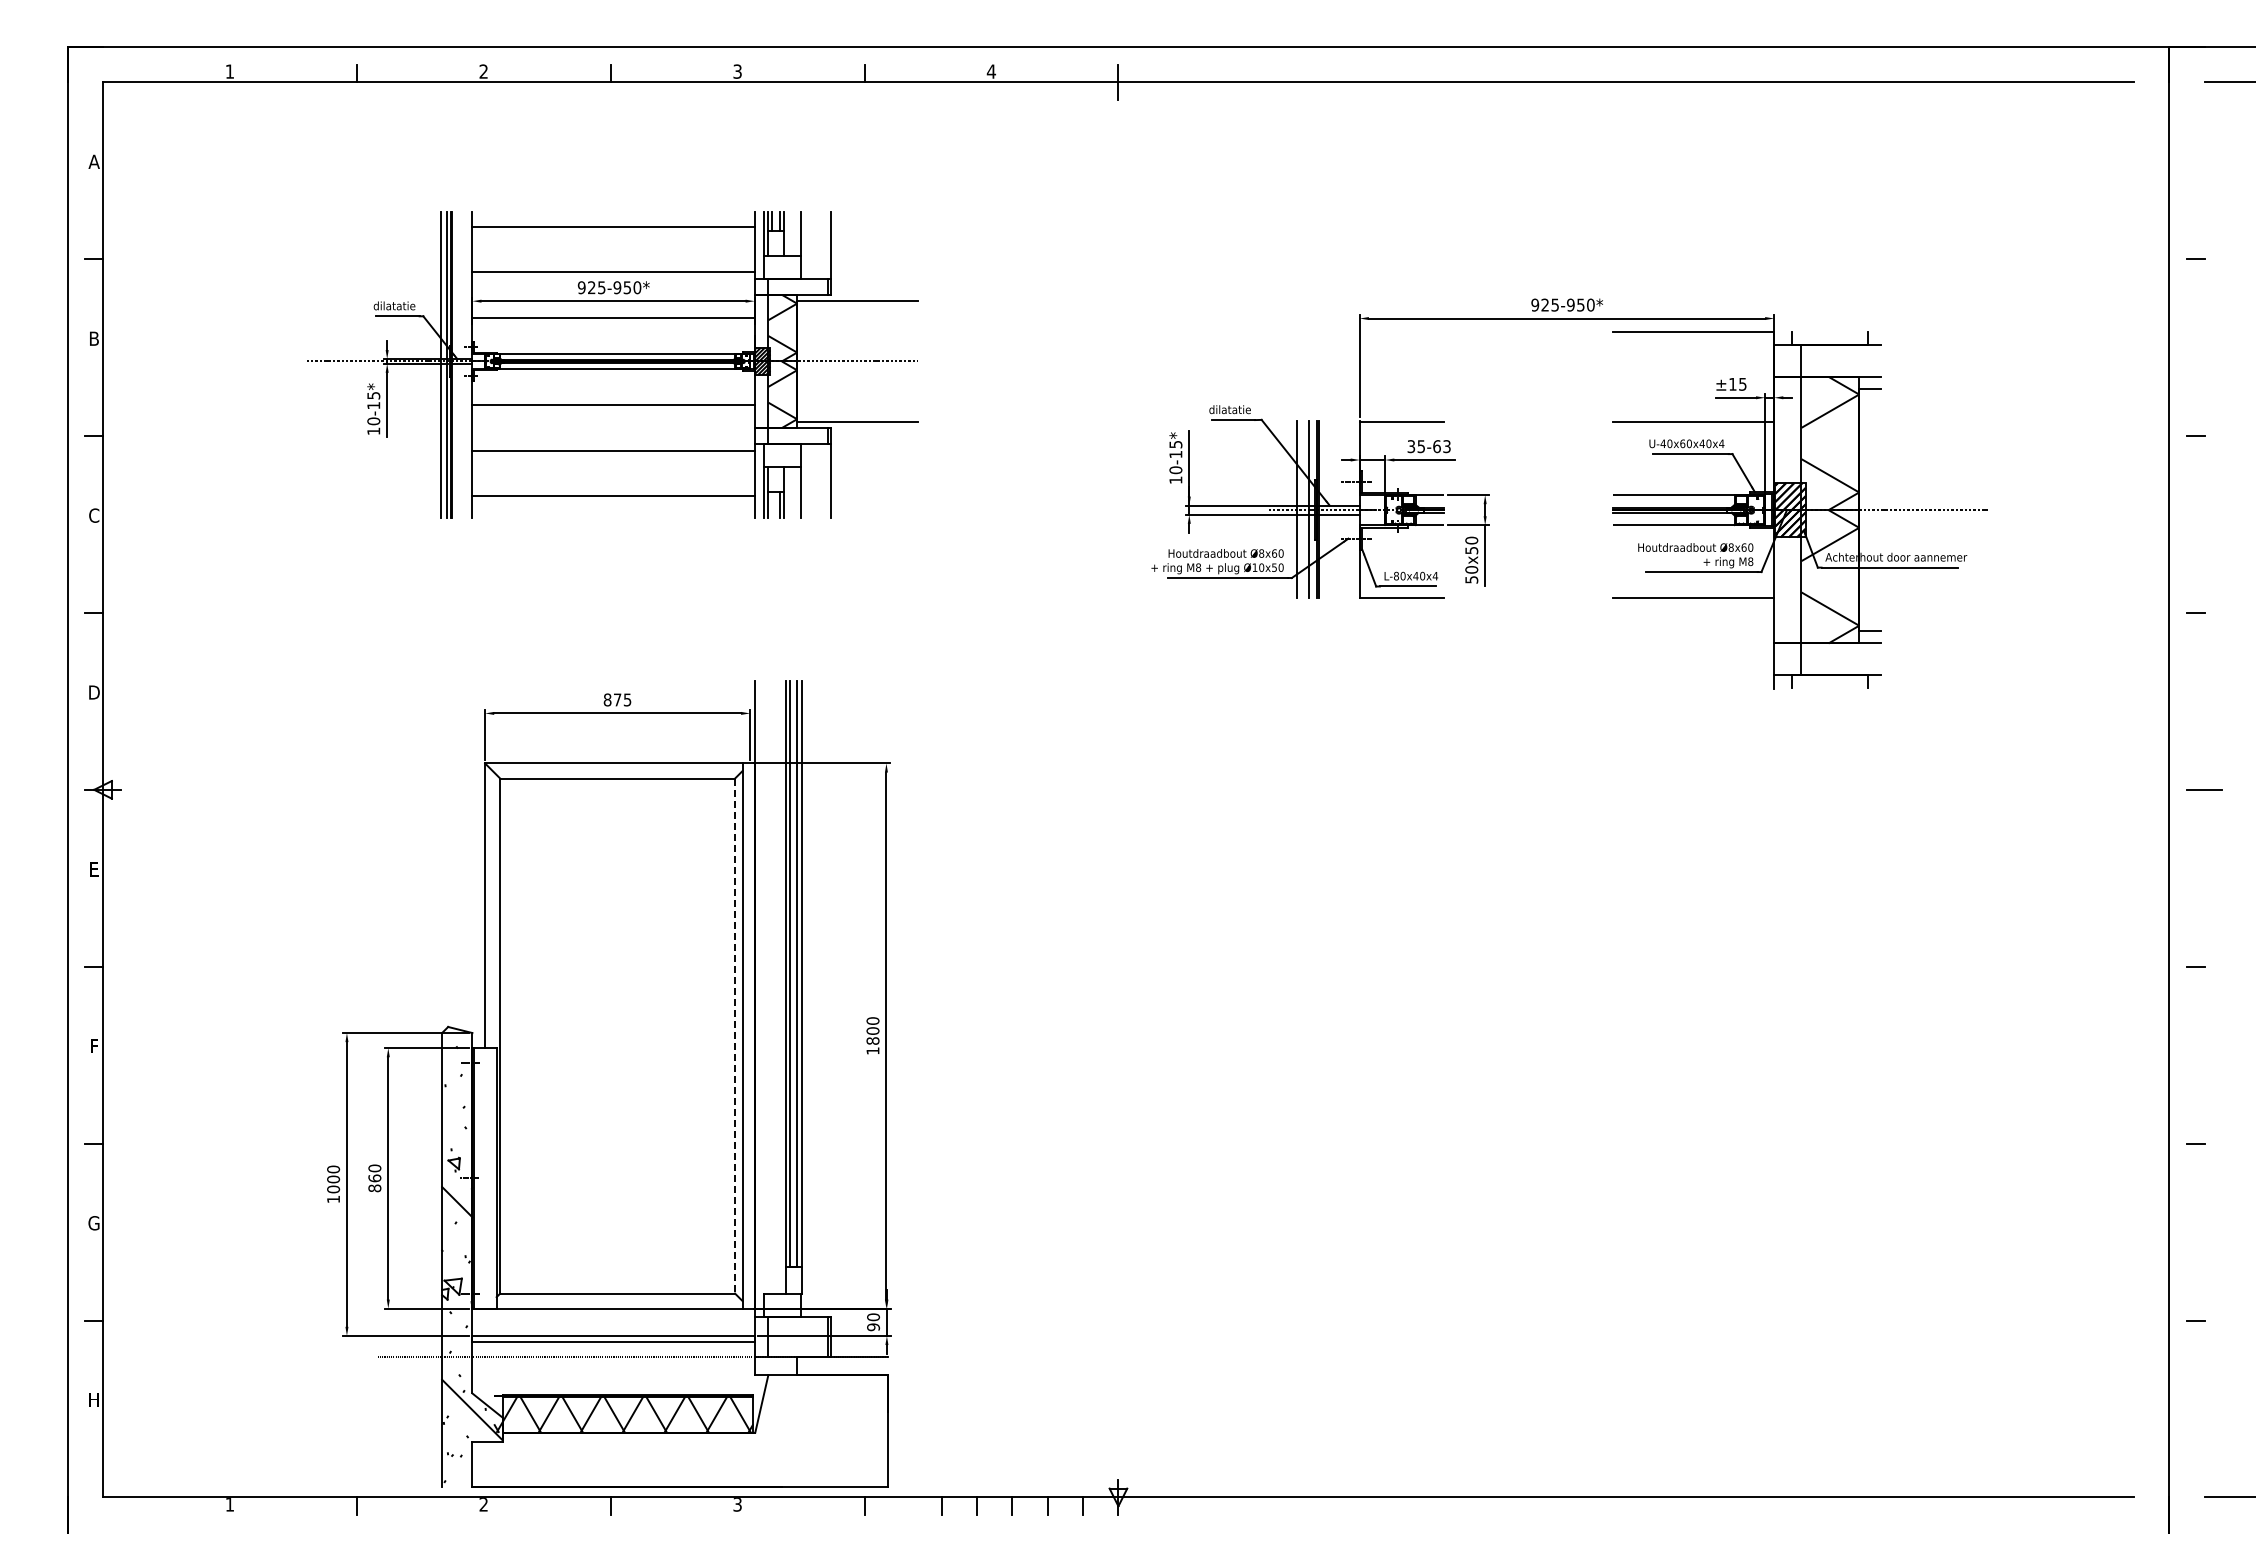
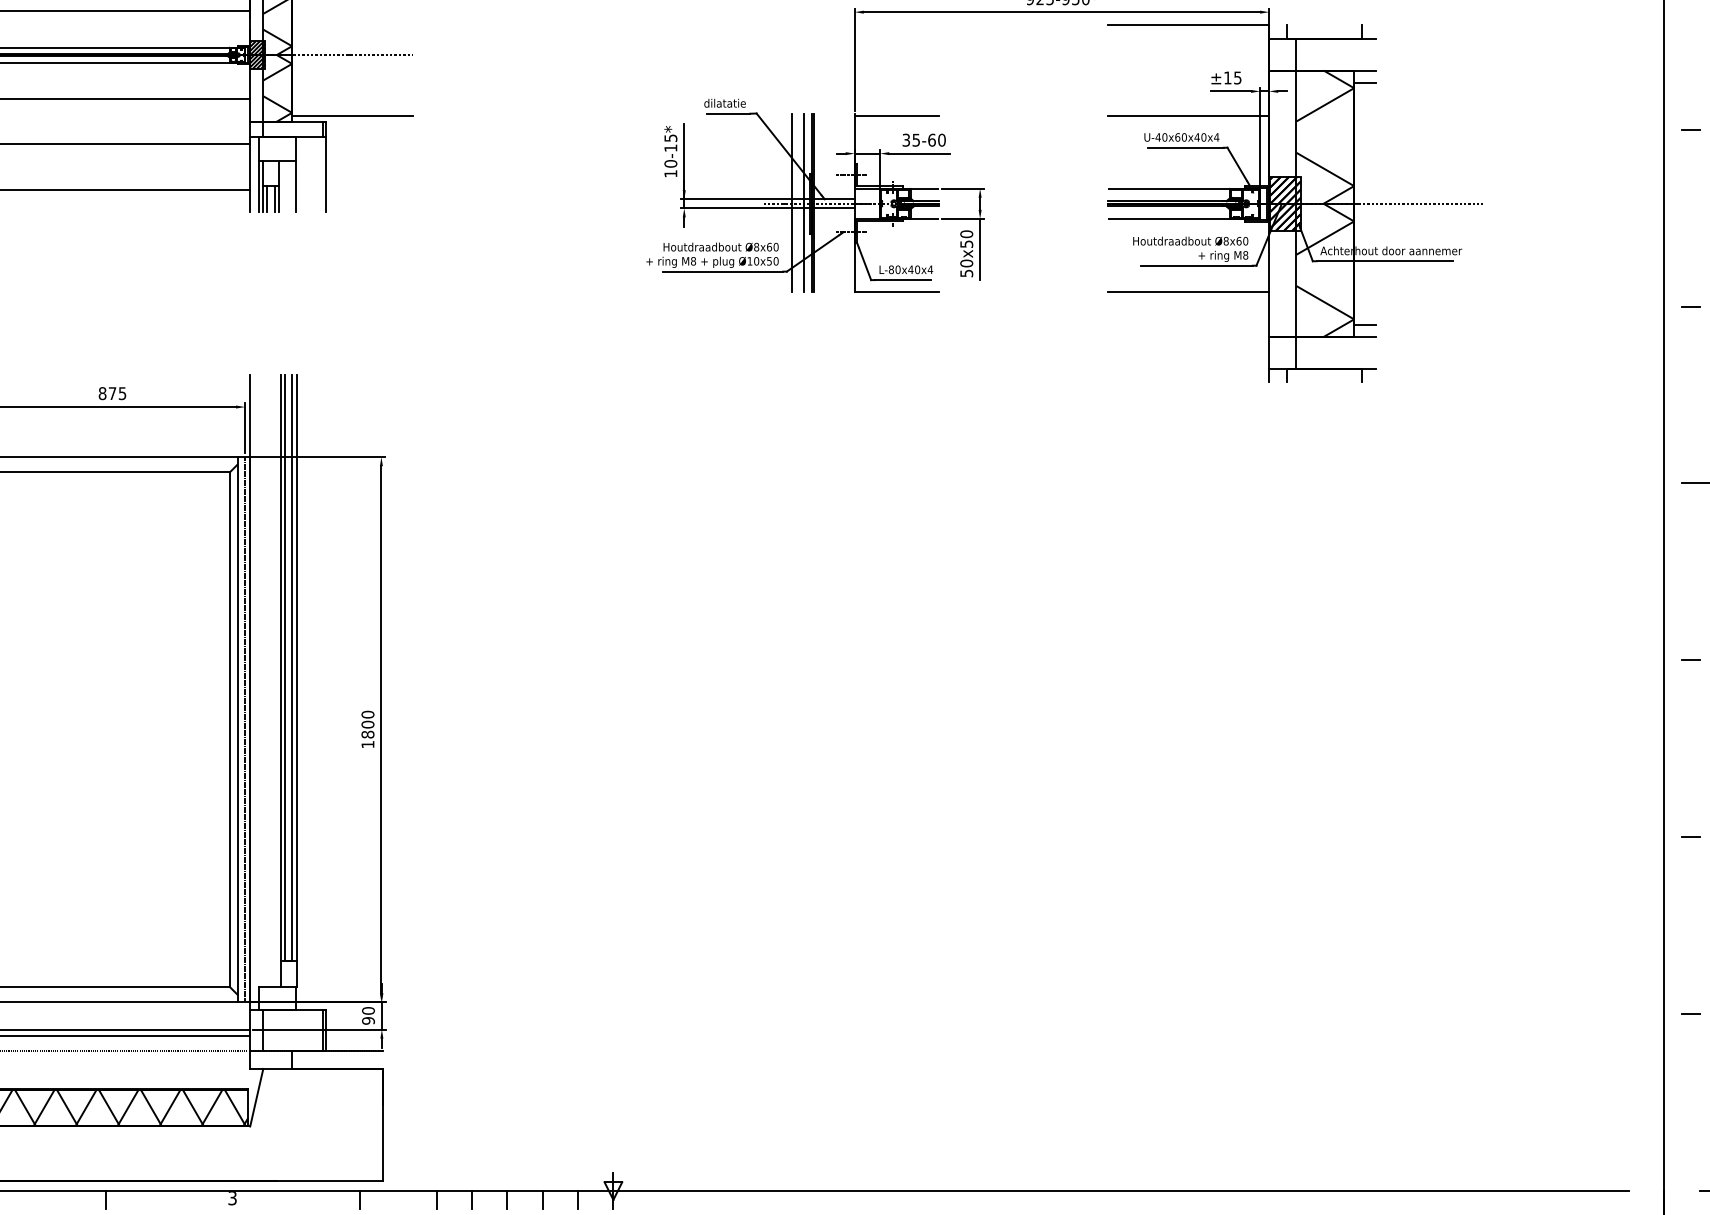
text: (1446, 446) -> (941, 140), 35-63 -> 35-60
line: (772, 505) -> (267, 199), added
line: (750, 1035) -> (245, 729), added
line: (735, 1036) -> (230, 730), dashed -> solid

